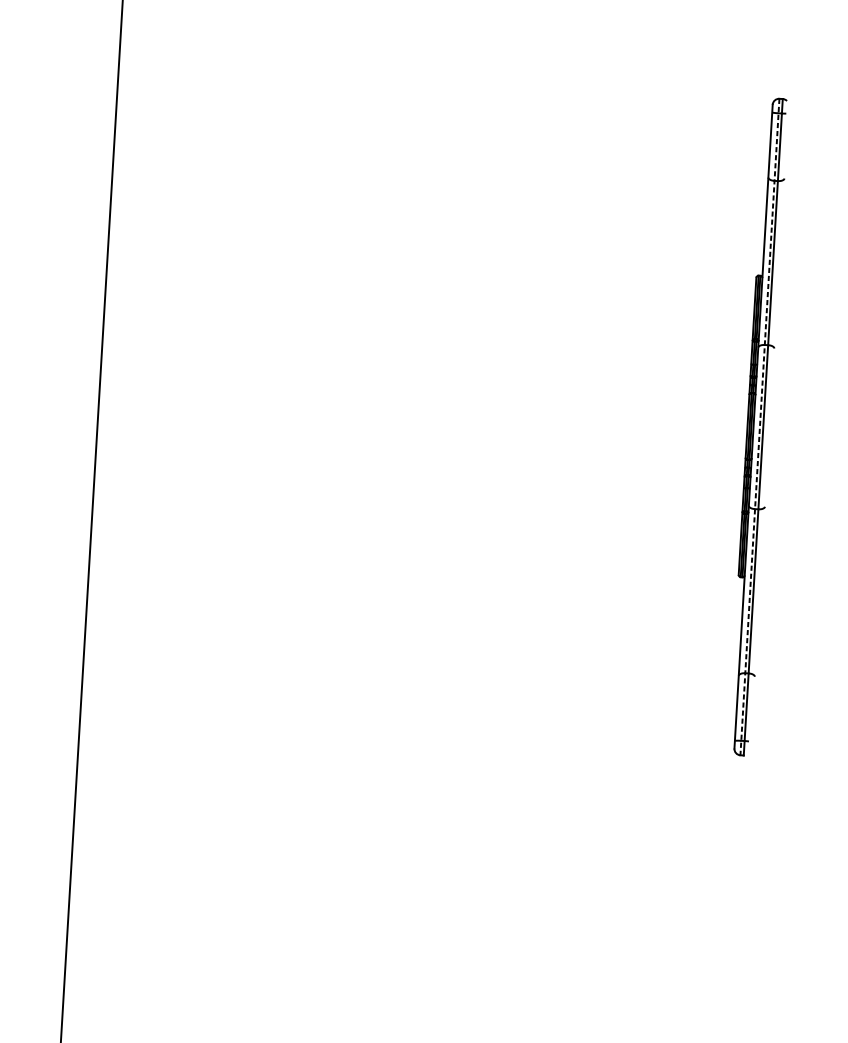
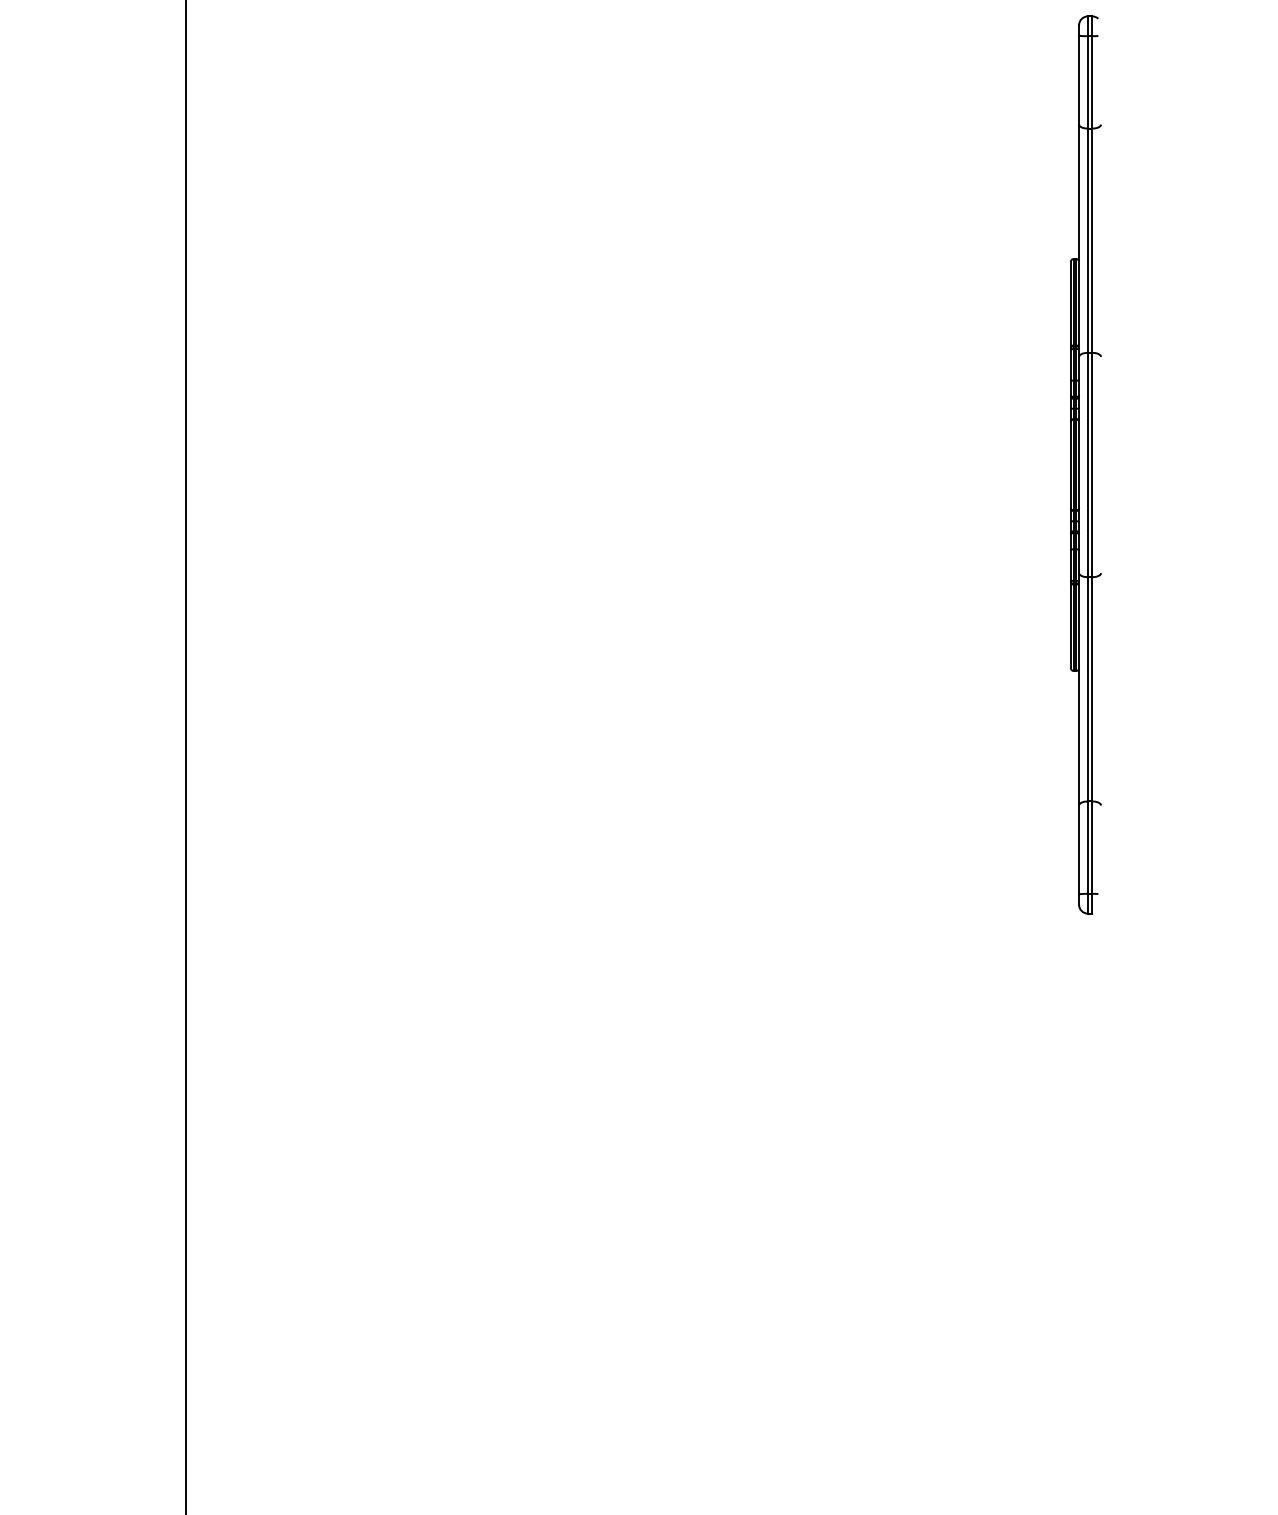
line: (759, 427) -> (1087, 465), dashed -> solid

